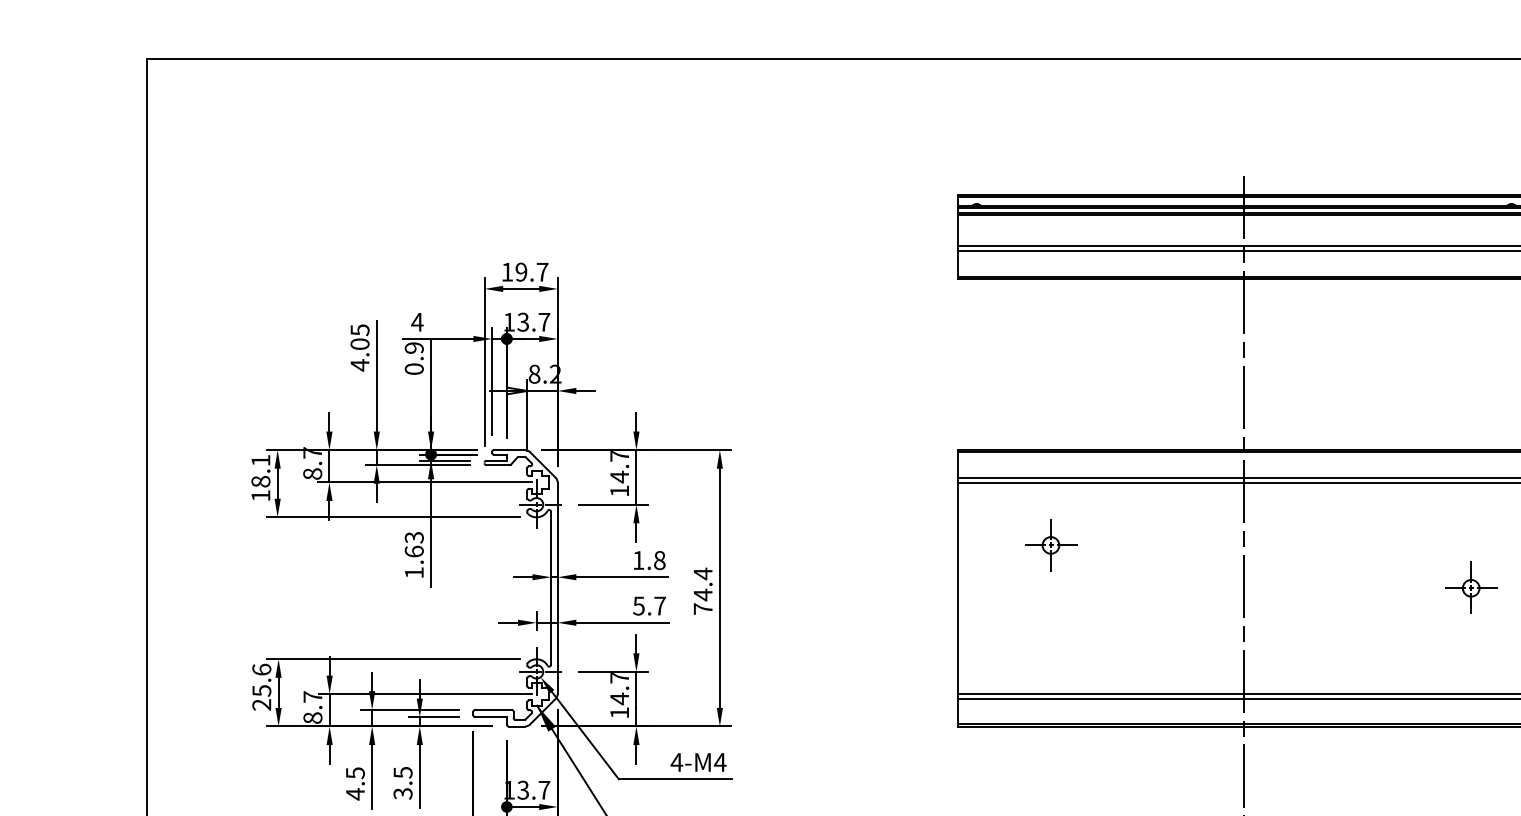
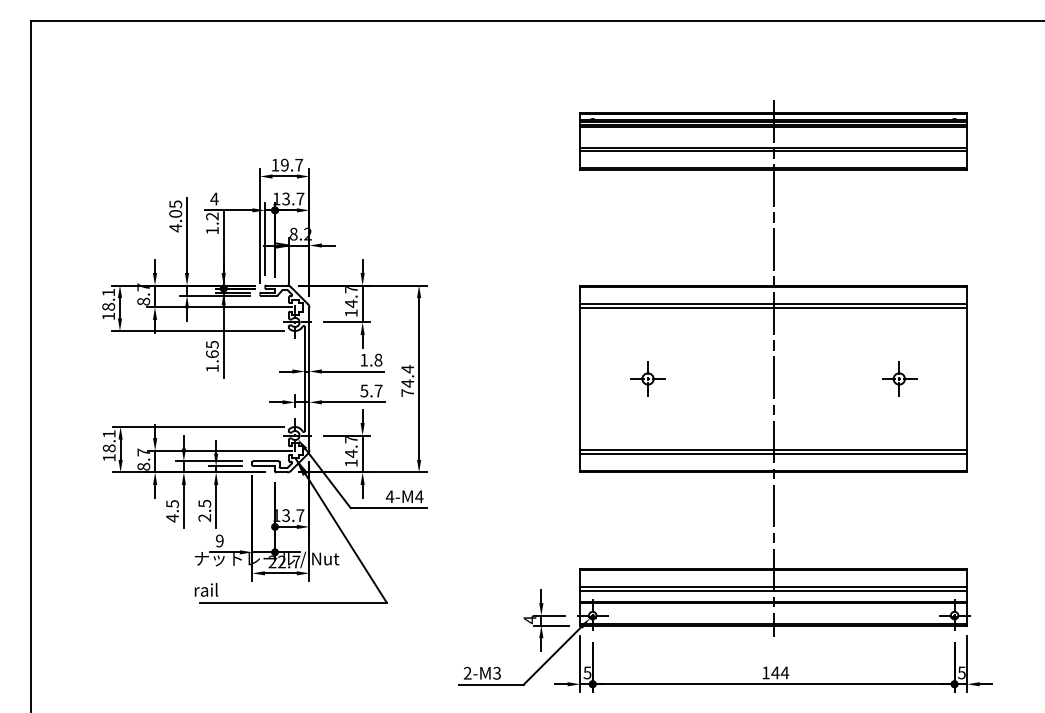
text: (414, 358) -> (212, 223), 0.9 -> 1.2
text: (414, 537) -> (212, 344), 1.63 -> 1.65
part: (1050, 544) -> (647, 378), moved
part: (1471, 587) -> (899, 378), moved
text: (260, 686) -> (108, 445), 25.6 -> 18.1
text: (404, 793) -> (205, 517), 3.5 -> 2.5

